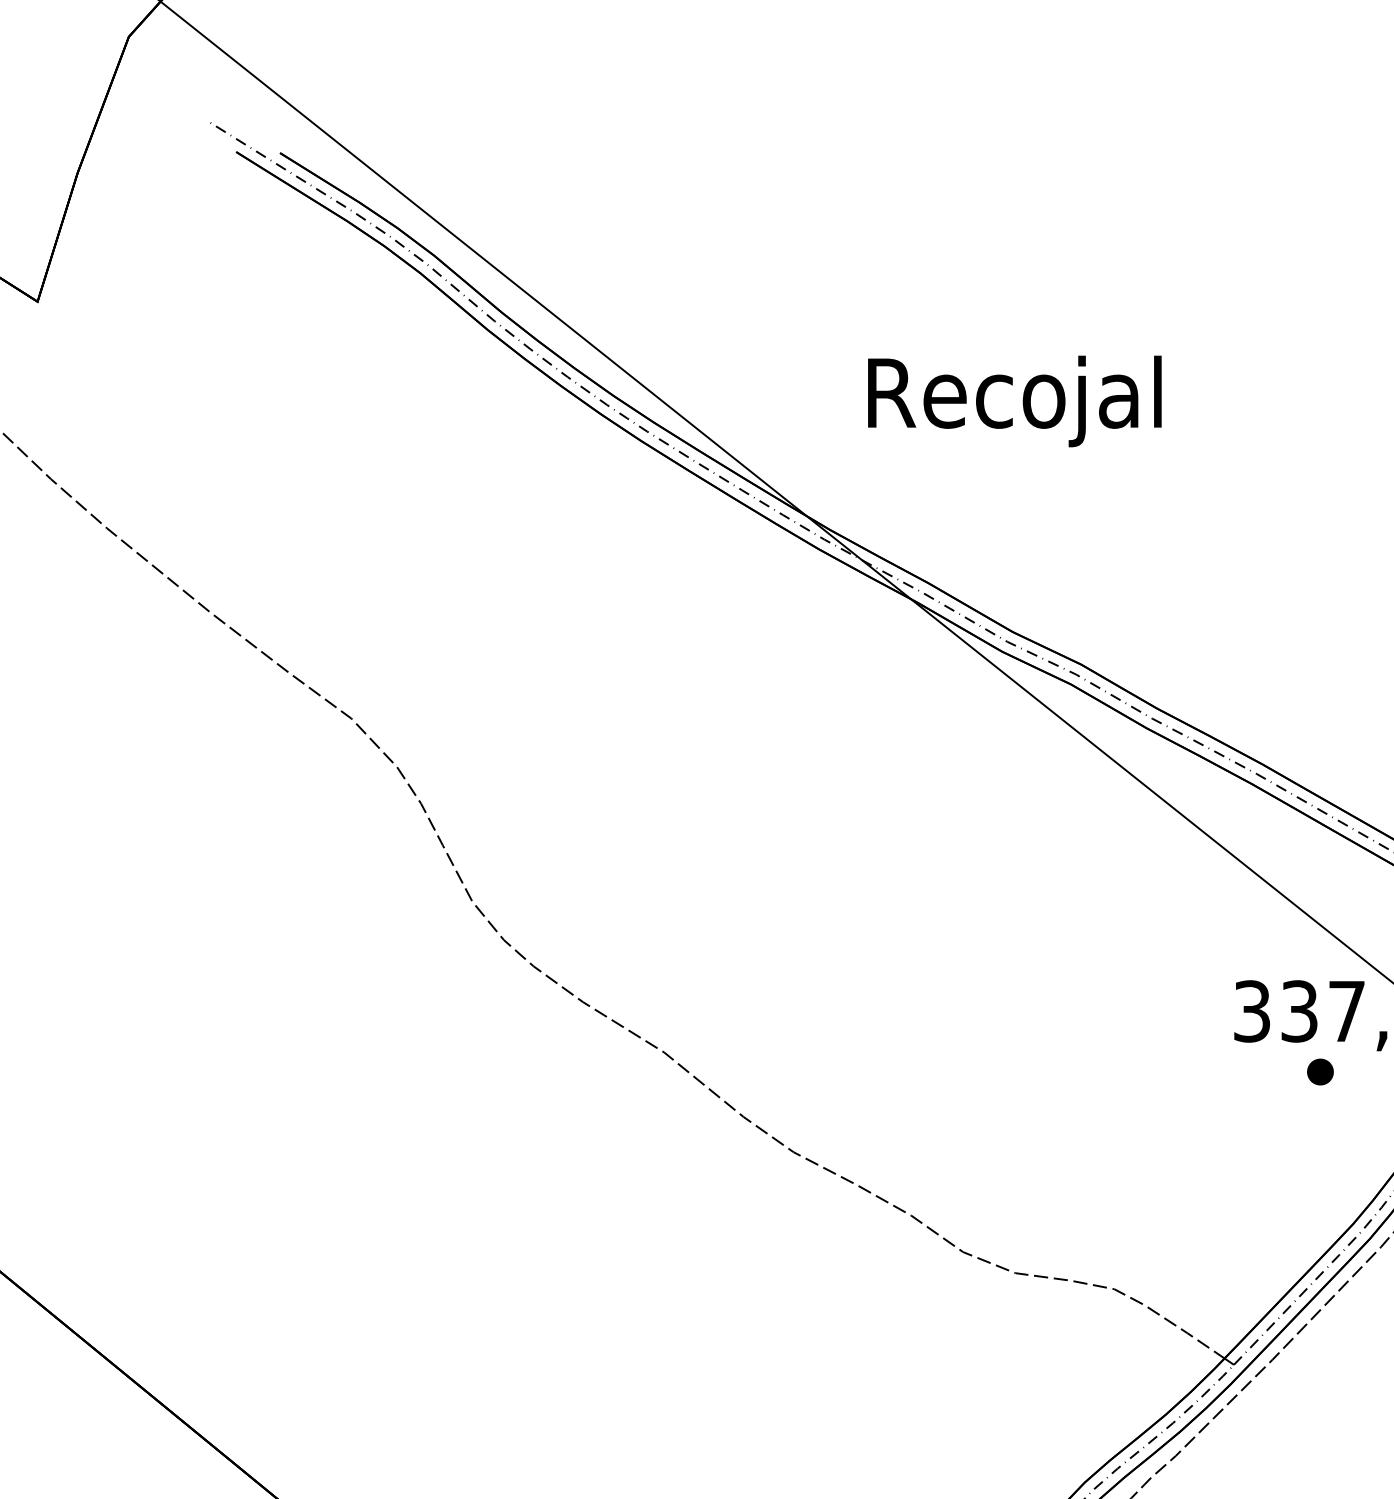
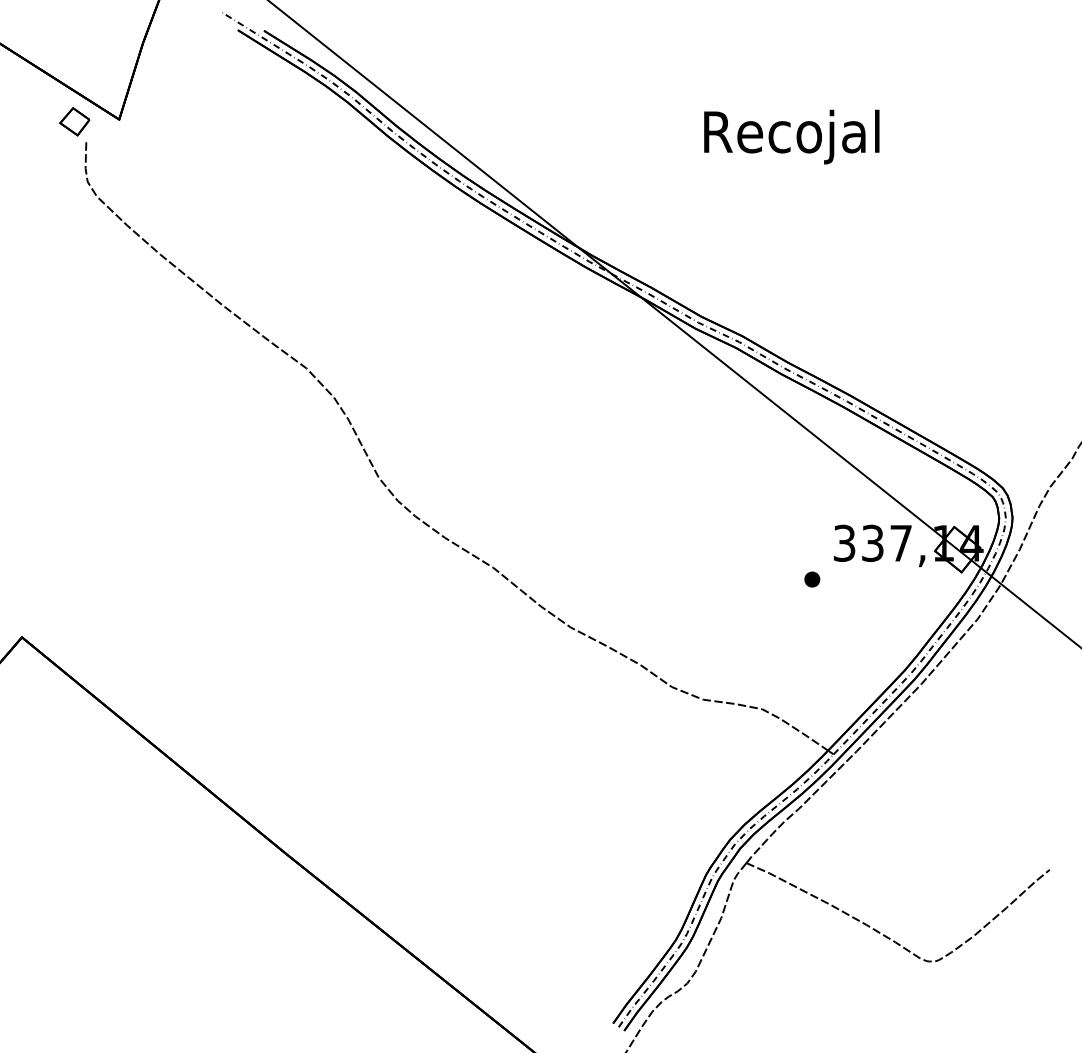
text: (1014, 400) -> (791, 136), moved
part: (1320, 1071) -> (812, 579), moved

